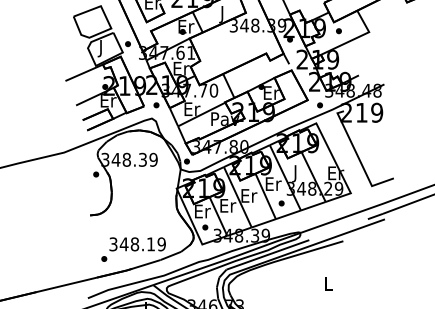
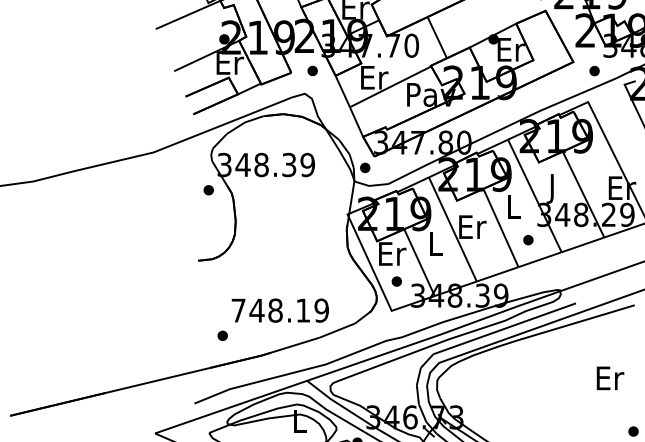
text: (273, 183) -> (514, 205), Er -> L
text: (228, 205) -> (436, 243), Er -> L
text: (113, 244) -> (238, 310), 348.19 -> 748.19
text: (329, 283) -> (610, 378), L -> Er

